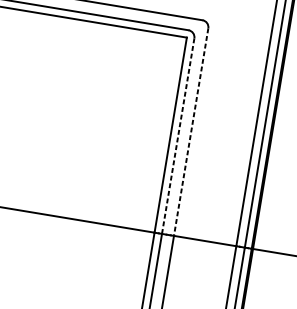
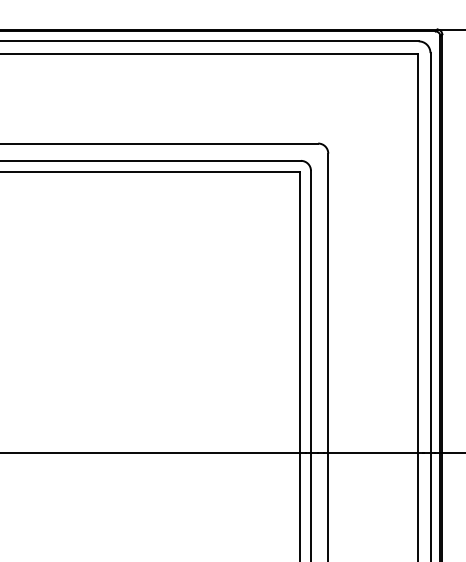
line: (191, 132) -> (328, 303), dashed -> solid
line: (178, 136) -> (311, 312), dashed -> solid

